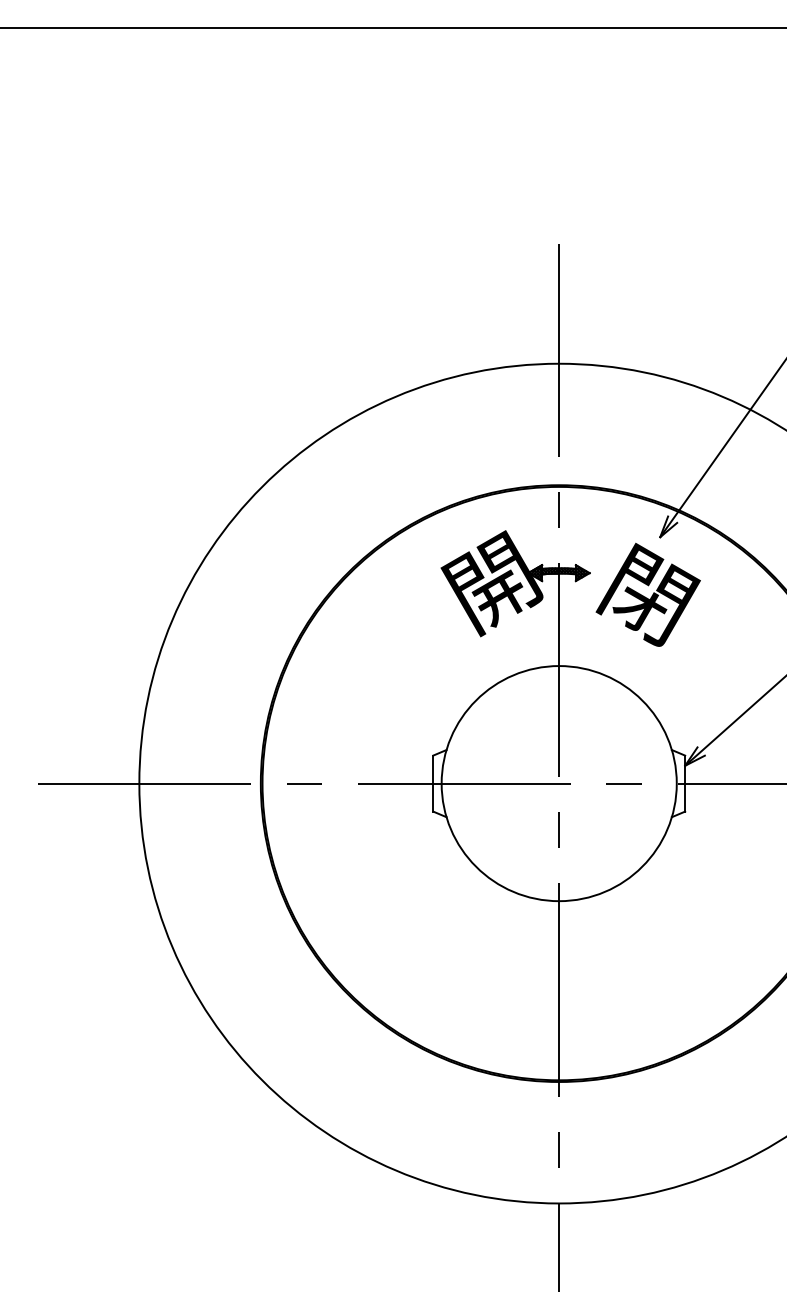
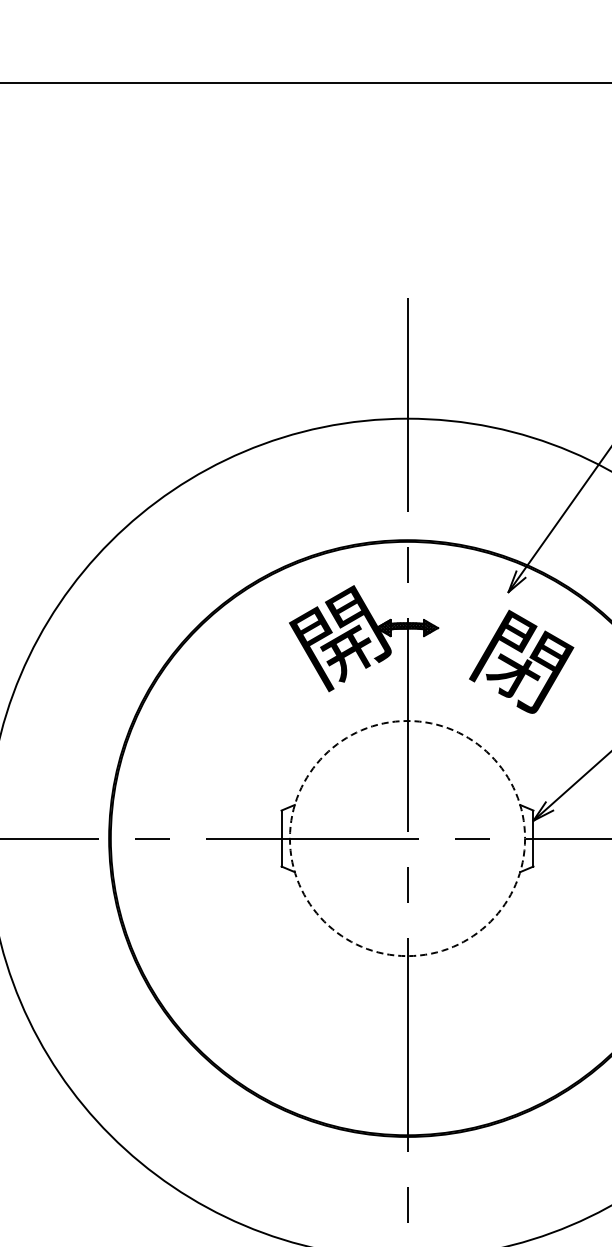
text: (647, 594) -> (520, 661), moved
circle: (558, 783) -> (406, 838), solid -> dashed

